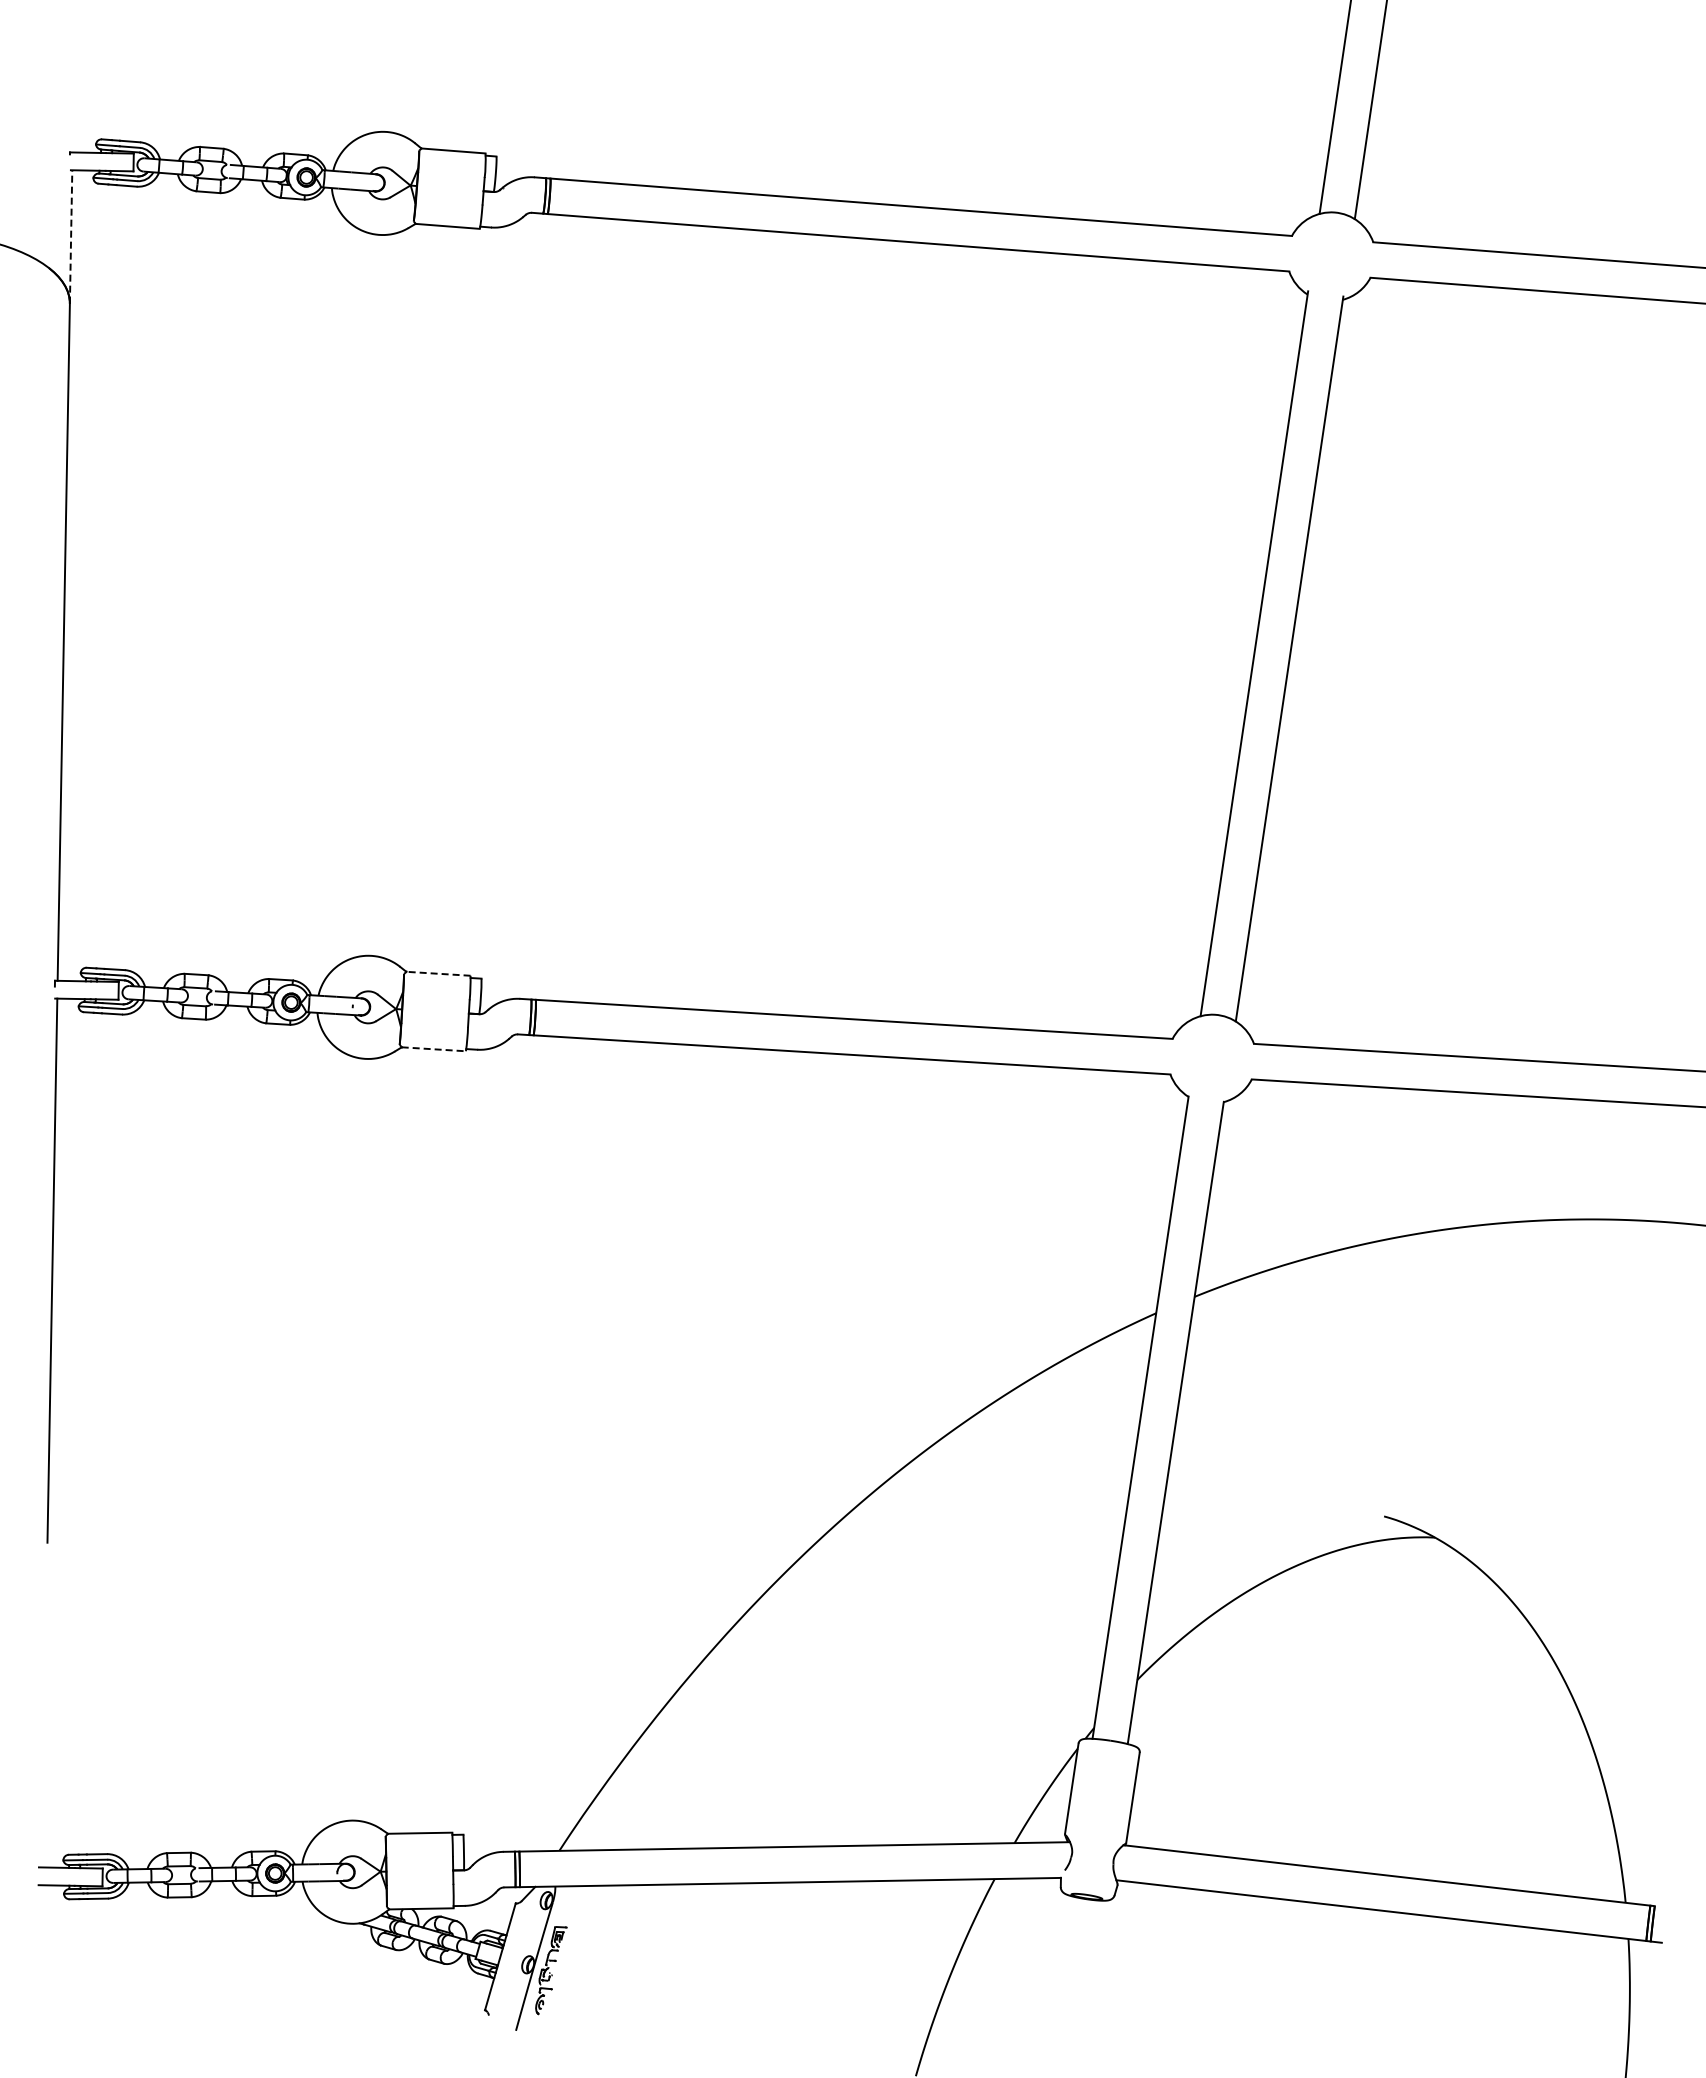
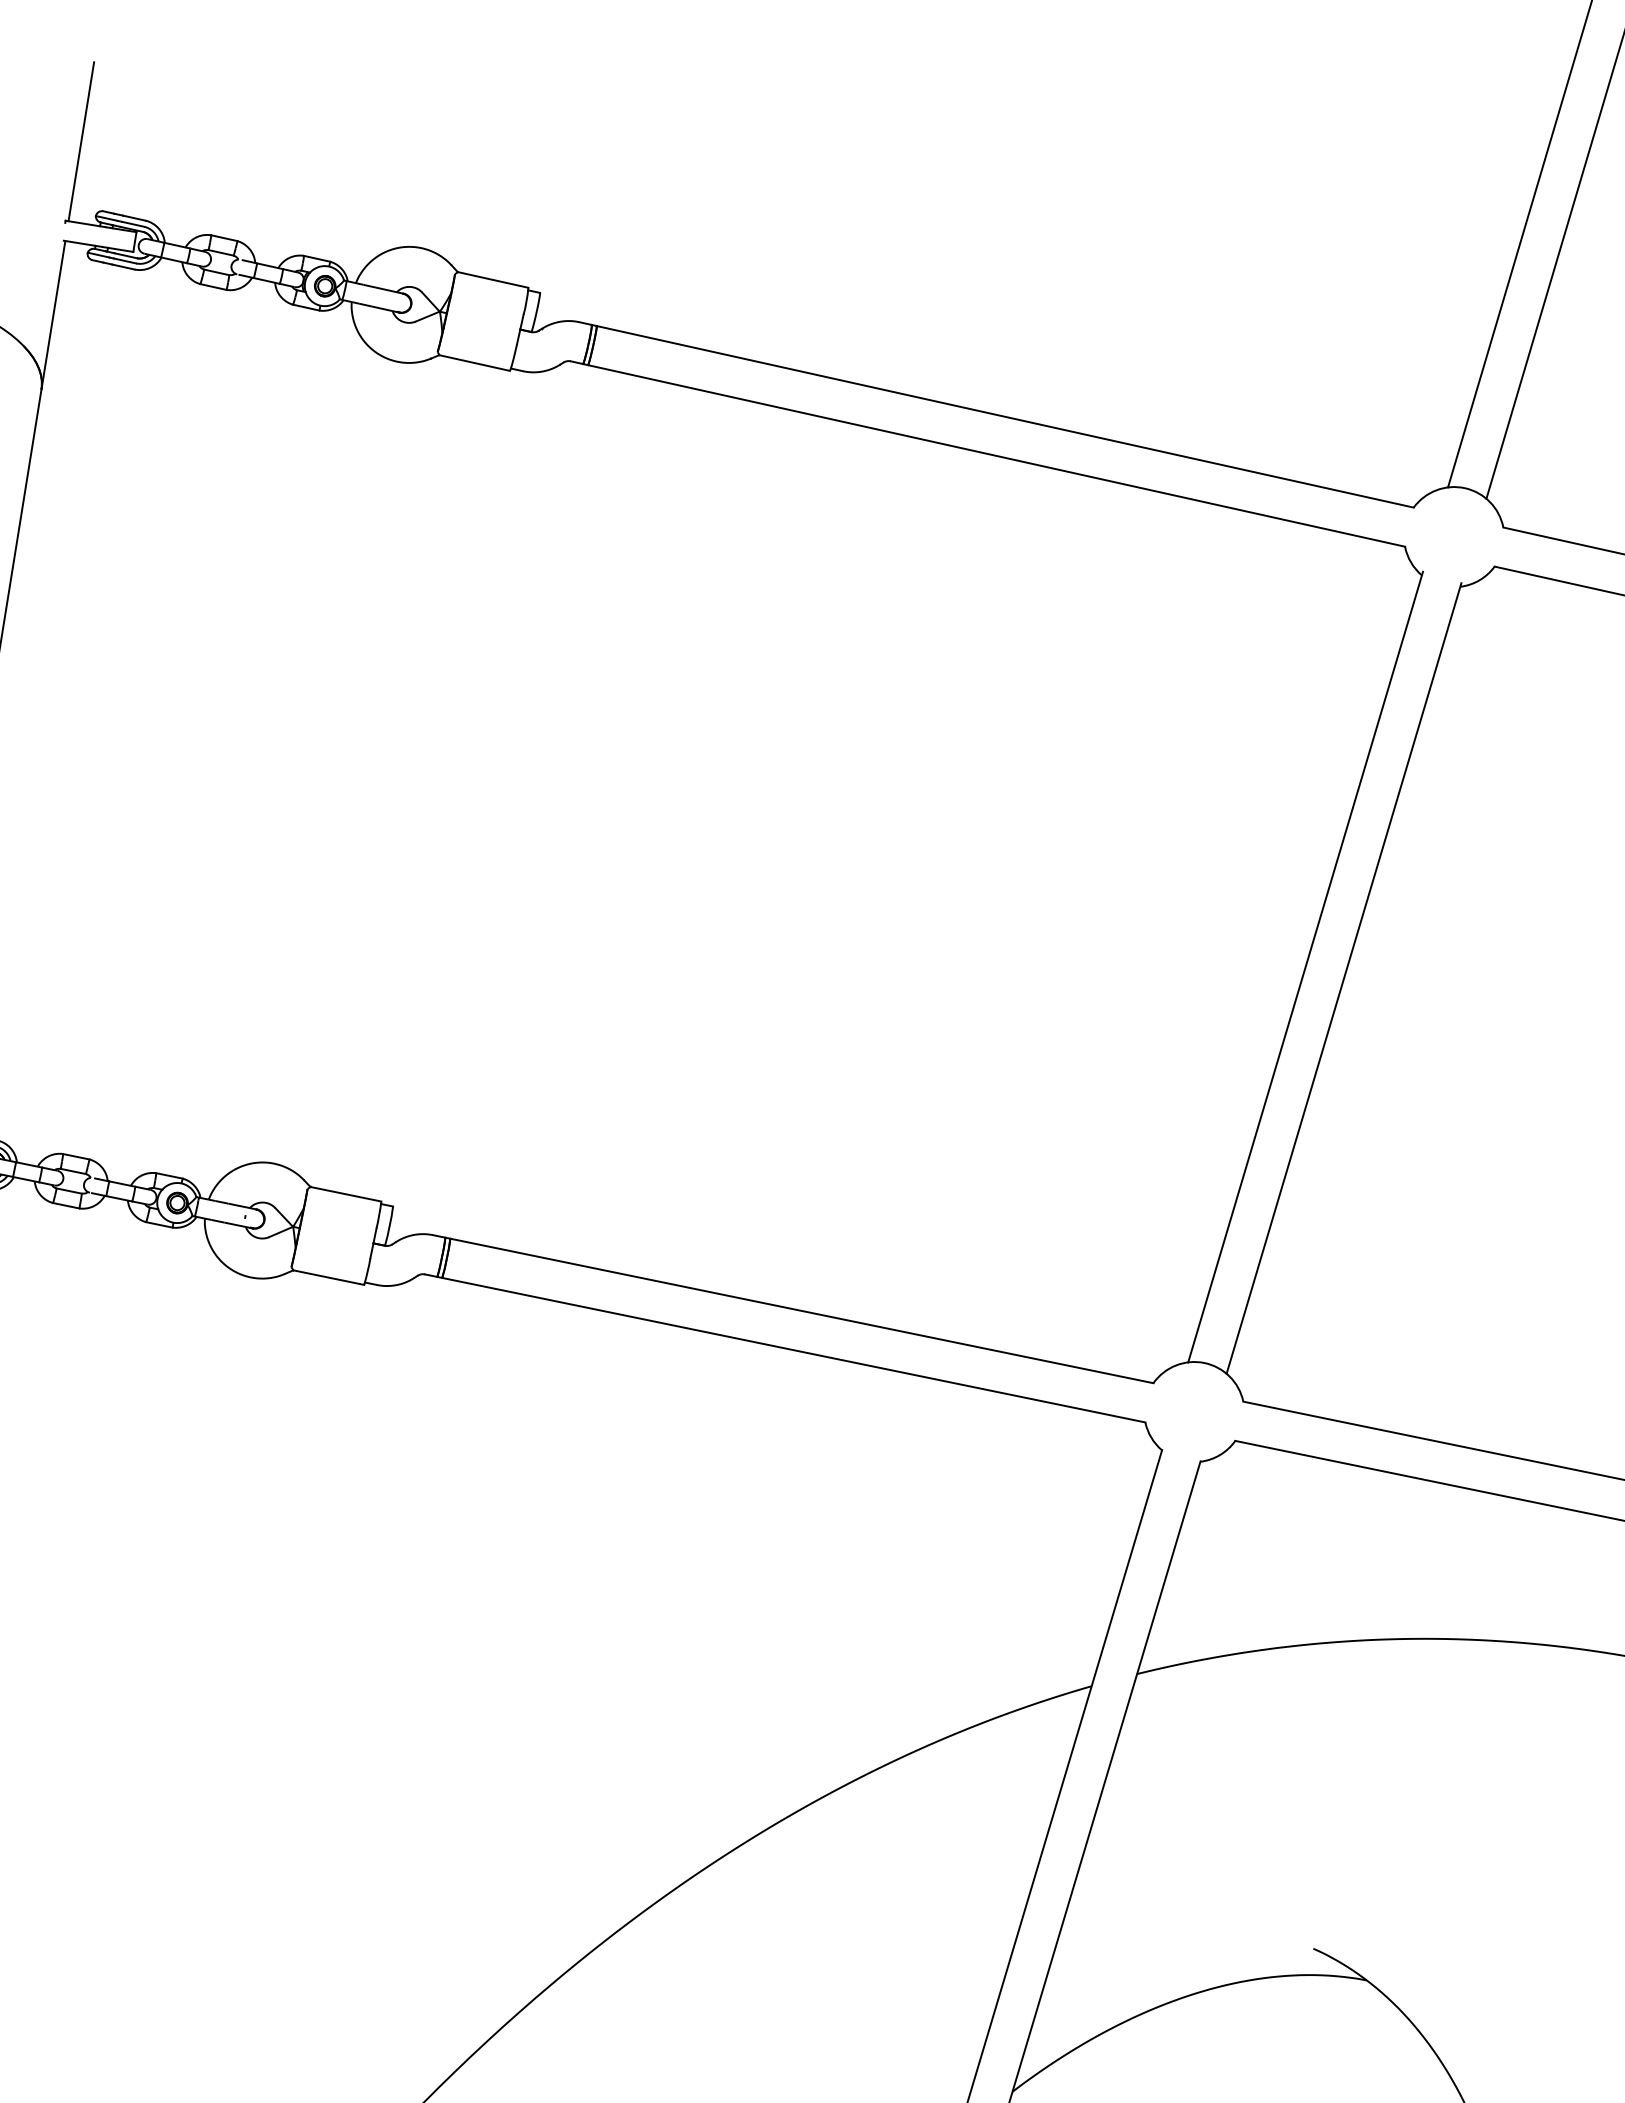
line: (73, 80) -> (80, 141), added
line: (71, 236) -> (53, 314), dashed -> solid
line: (437, 973) -> (344, 1193), dashed -> solid
line: (434, 1049) -> (329, 1277), dashed -> solid

